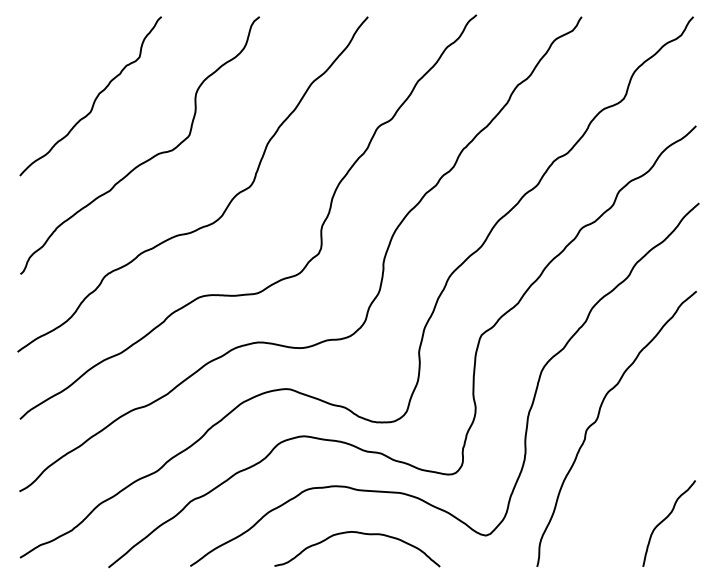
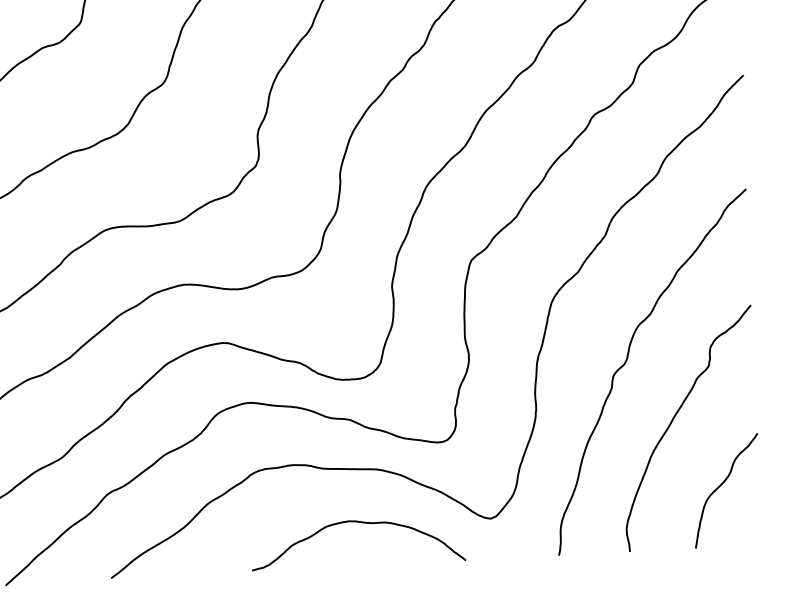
curve: (631, 467) -> (674, 420), added
curve: (361, 534) -> (362, 524), moved

